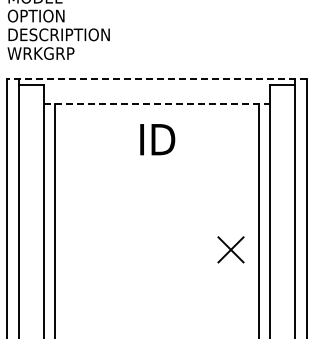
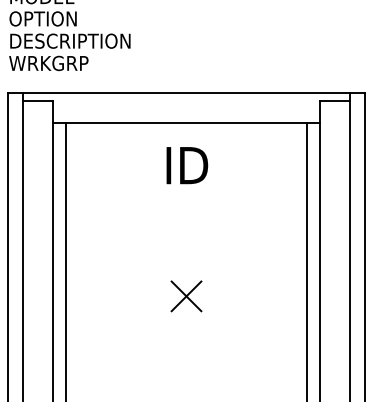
line: (156, 78) -> (185, 93), dashed -> solid
line: (156, 103) -> (185, 122), dashed -> solid
part: (230, 249) -> (185, 295), moved

